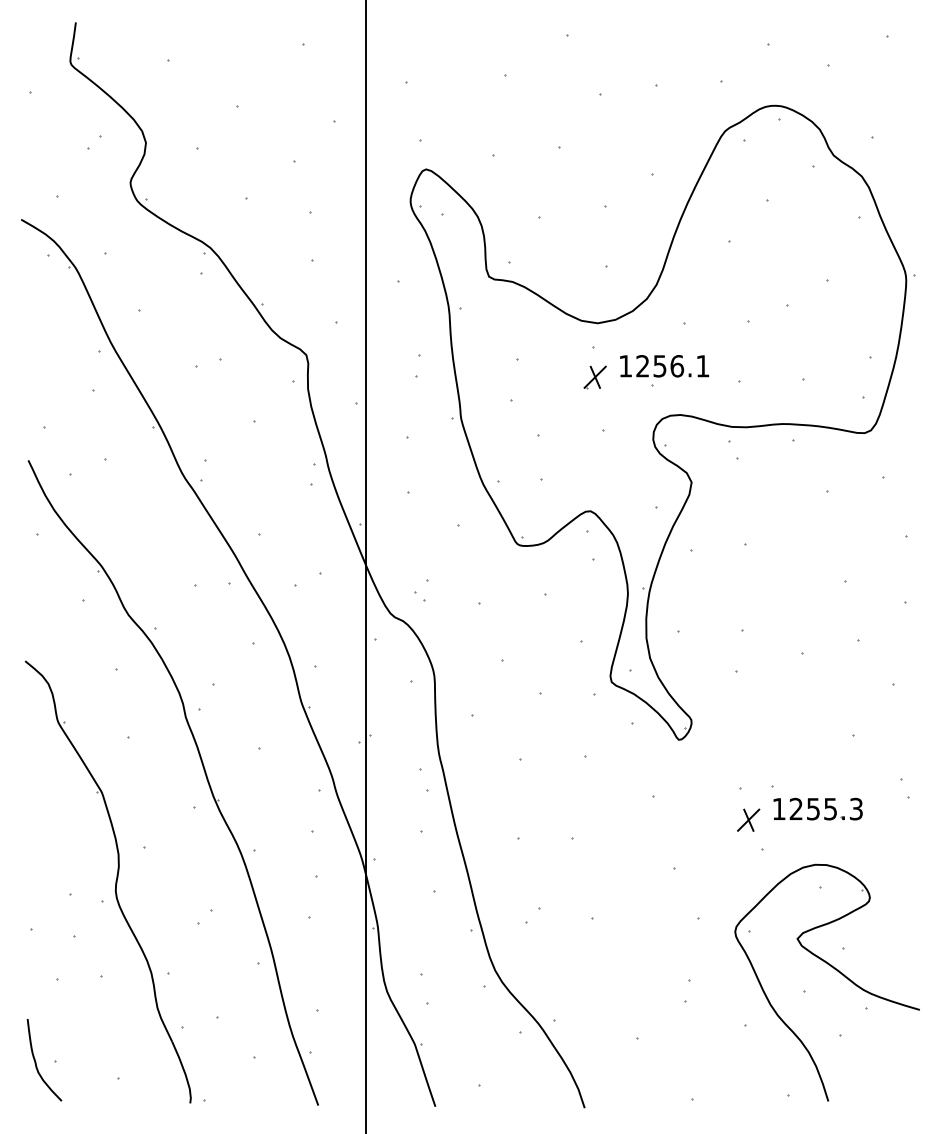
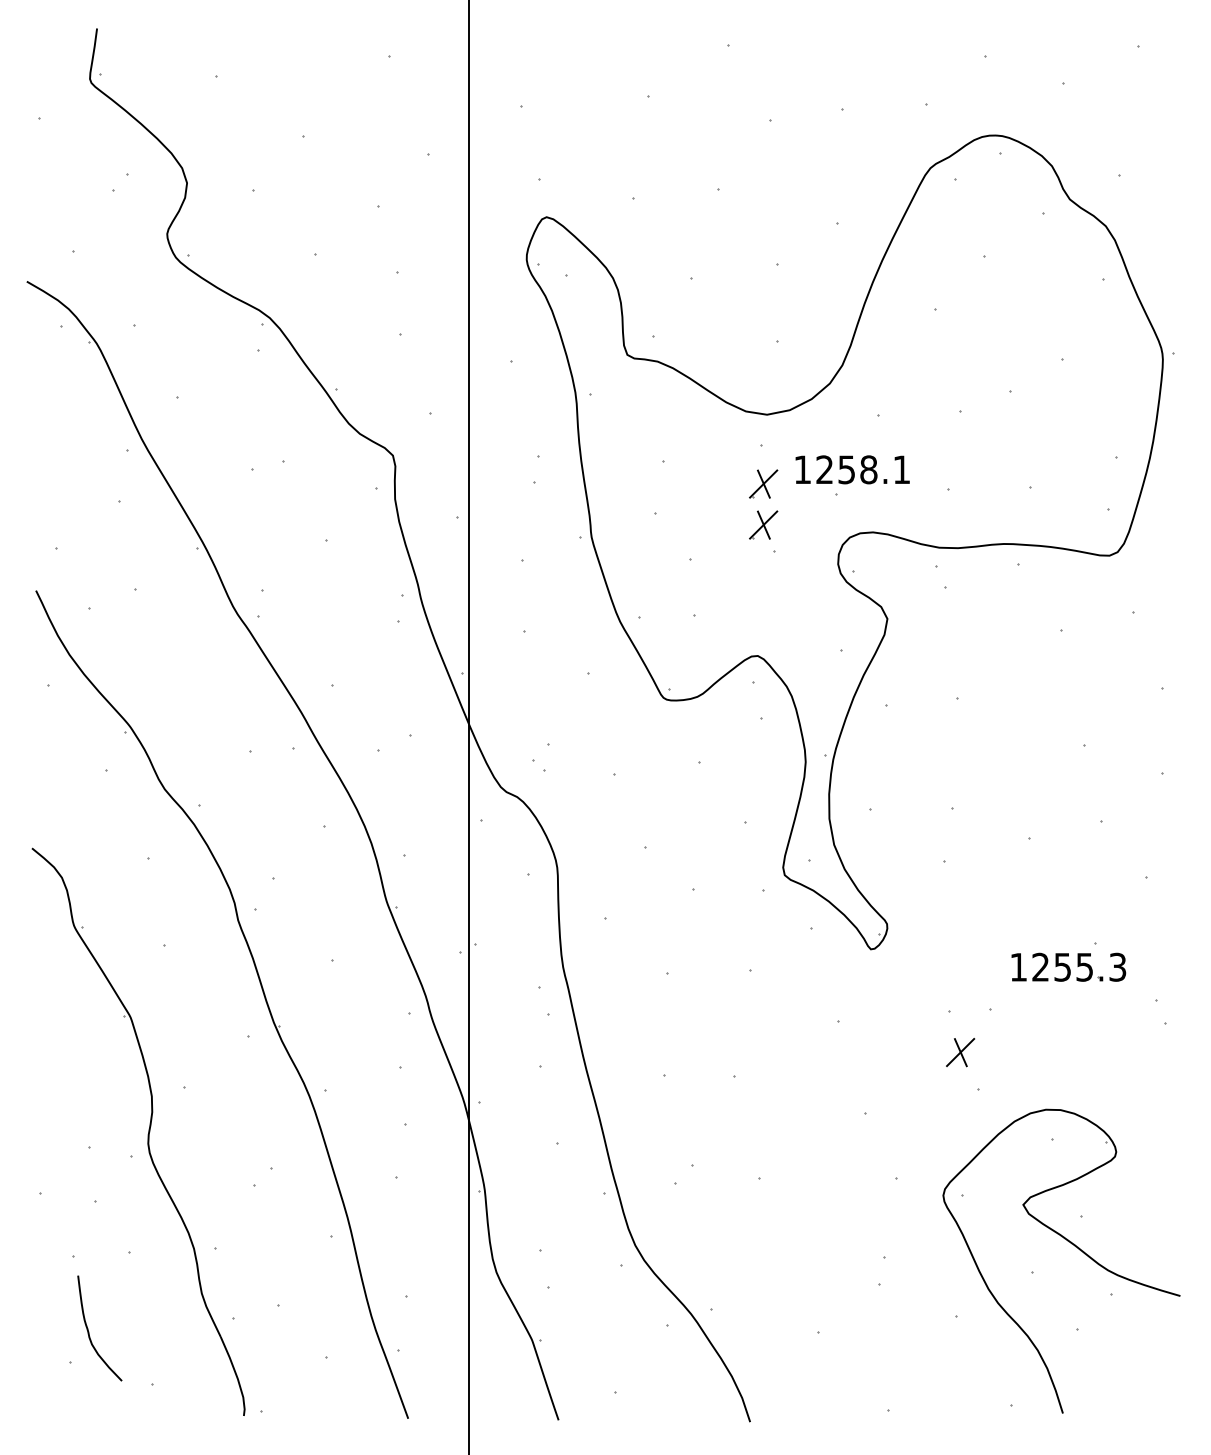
text: (676, 365) -> (868, 469), 1256.1 -> 1258.1
part: (595, 408) -> (763, 524), added
part: (817, 808) -> (1068, 966), moved
curve: (36, 1062) -> (89, 1331), moved

